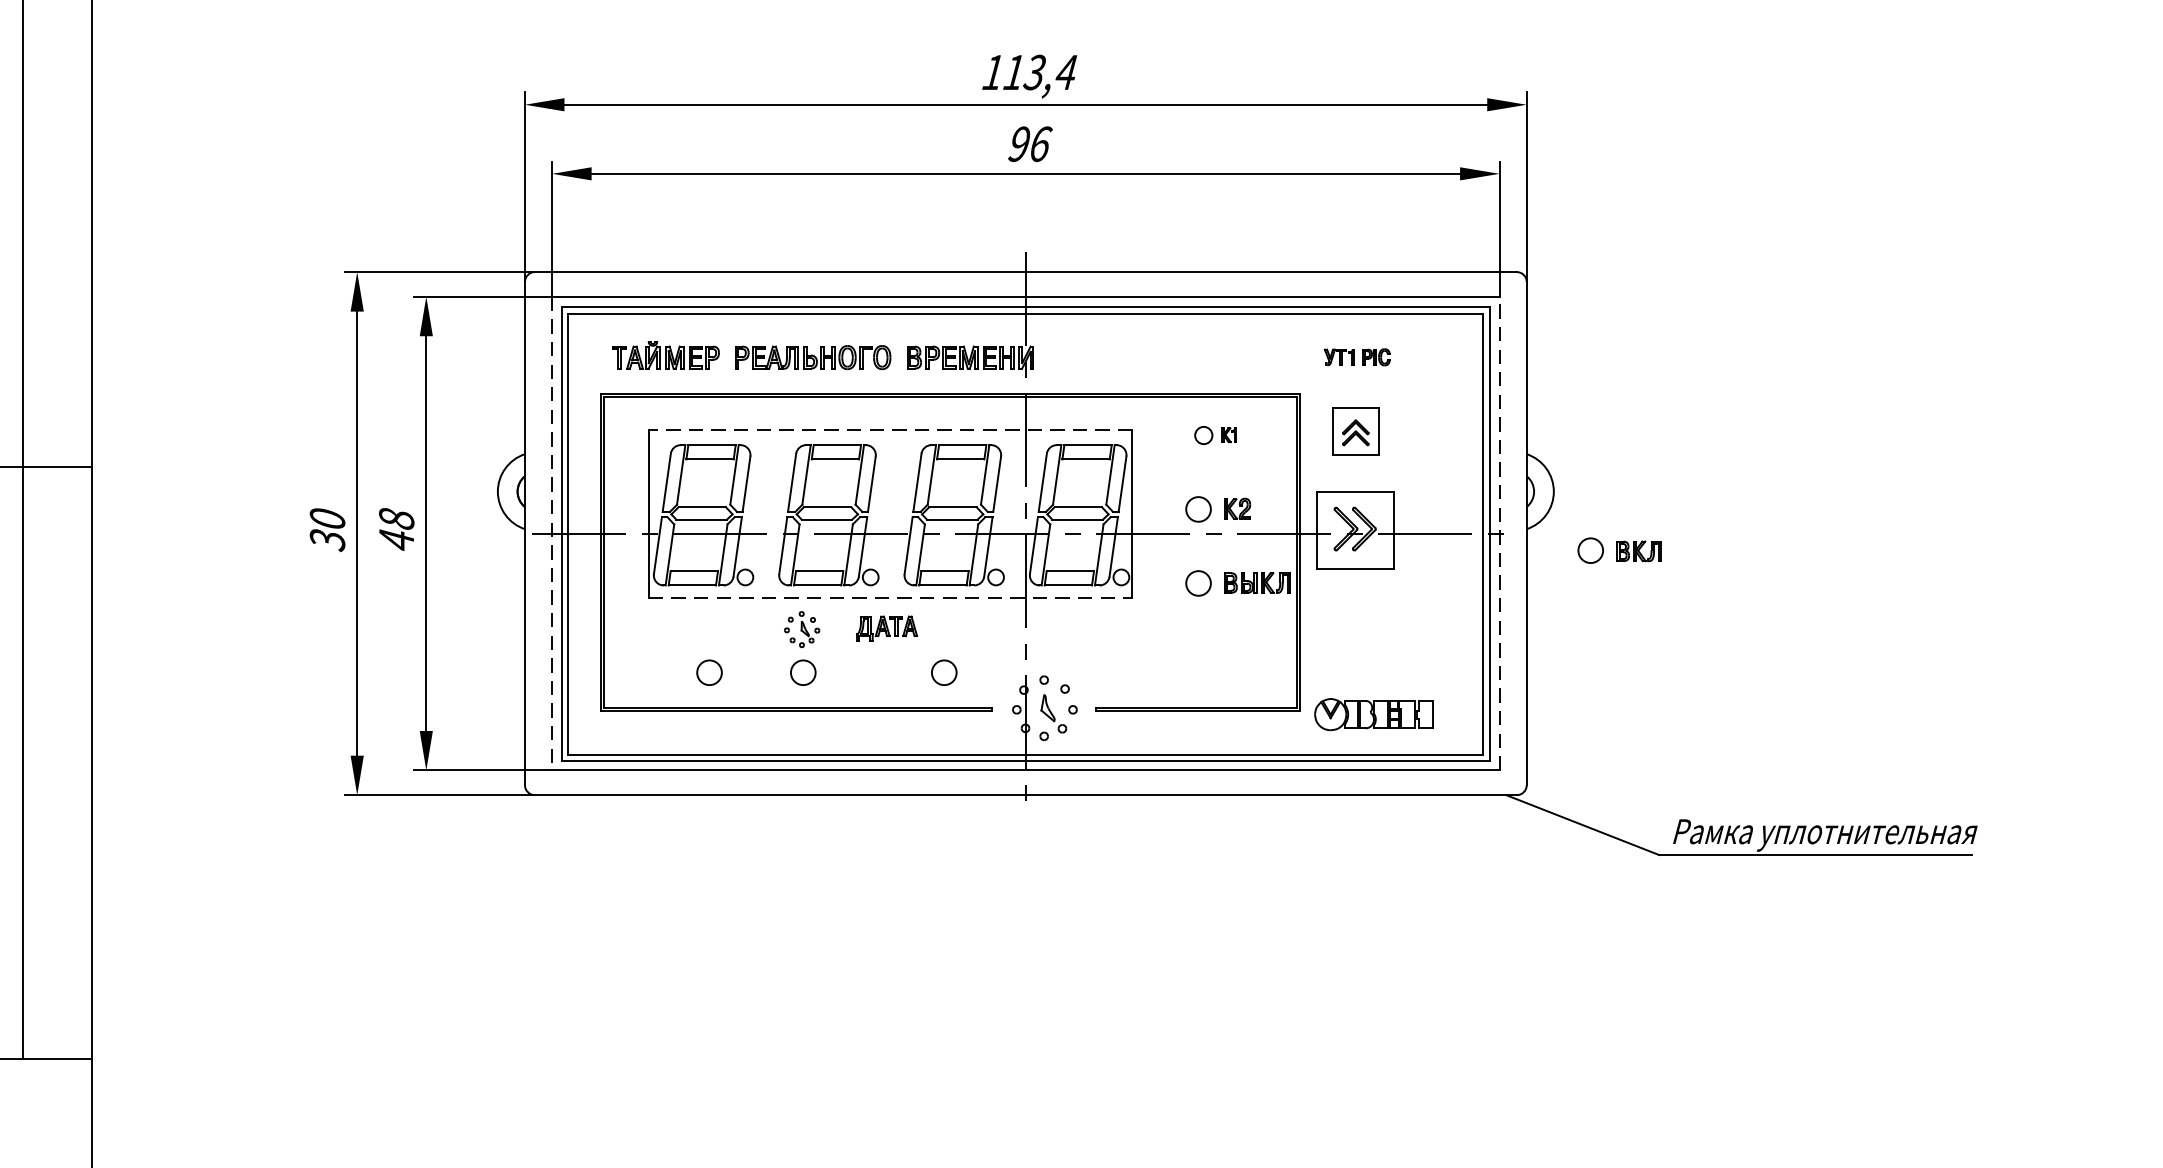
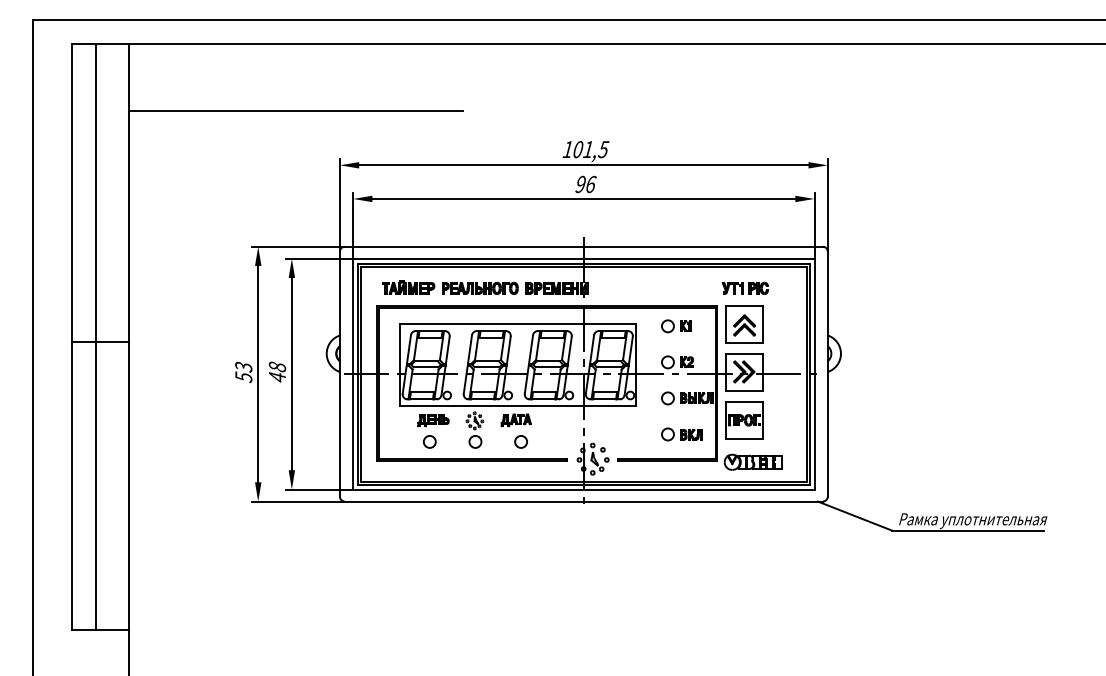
text: (1039, 72) -> (590, 149), 113,4 -> 101,5
part: (1355, 355) -> (744, 287), size x1.43
line: (891, 429) -> (518, 323), dashed -> solid
part: (1355, 431) -> (744, 324), size x1.67
part: (1216, 435) -> (676, 326), size x1.43
text: (326, 528) -> (243, 371), 30 -> 53
line: (1499, 532) -> (814, 373), dashed -> solid
line: (552, 534) -> (353, 374), dashed -> solid
part: (1618, 550) -> (681, 434), moved
line: (891, 597) -> (518, 405), dashed -> solid
part: (717, 628) -> (433, 420), added
part: (1355, 628) -> (744, 420), added
circle: (942, 671) -> (520, 441), moved

